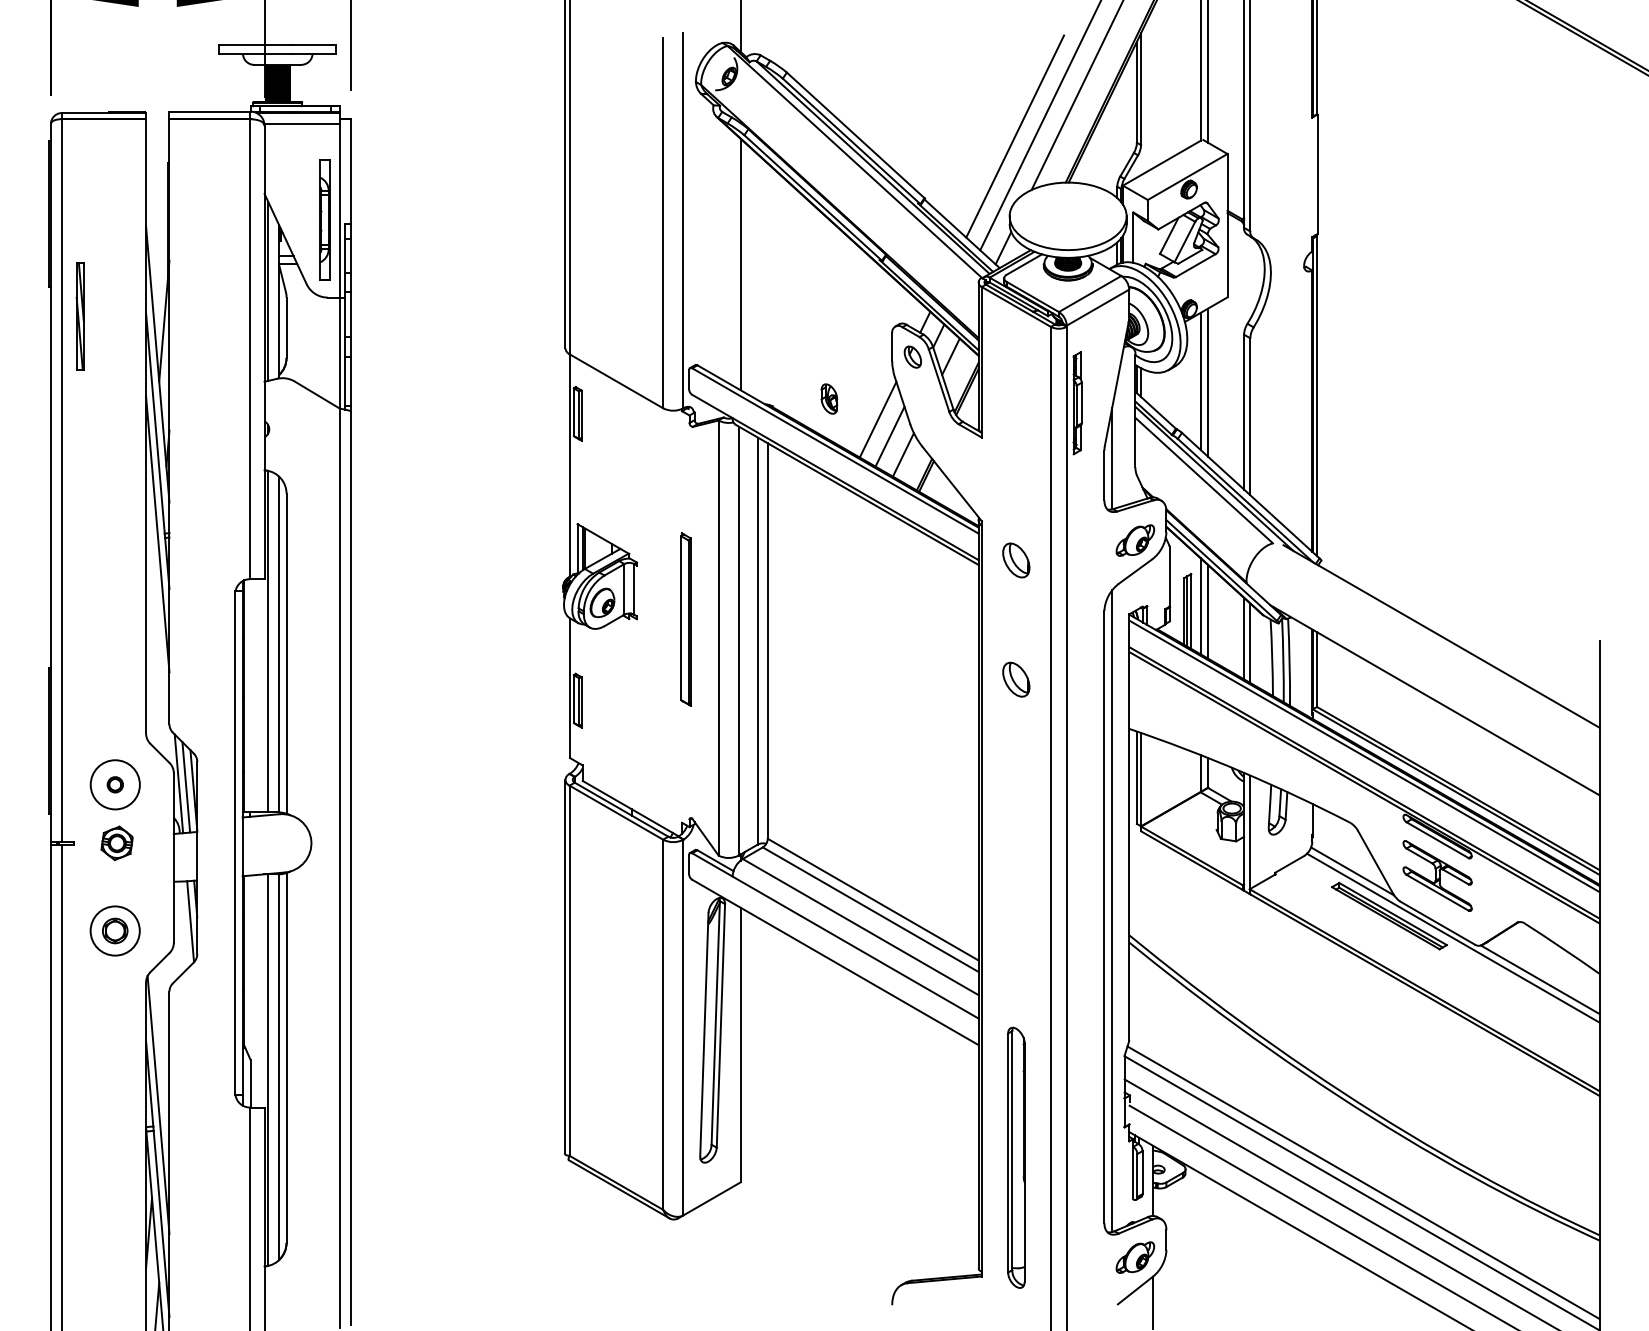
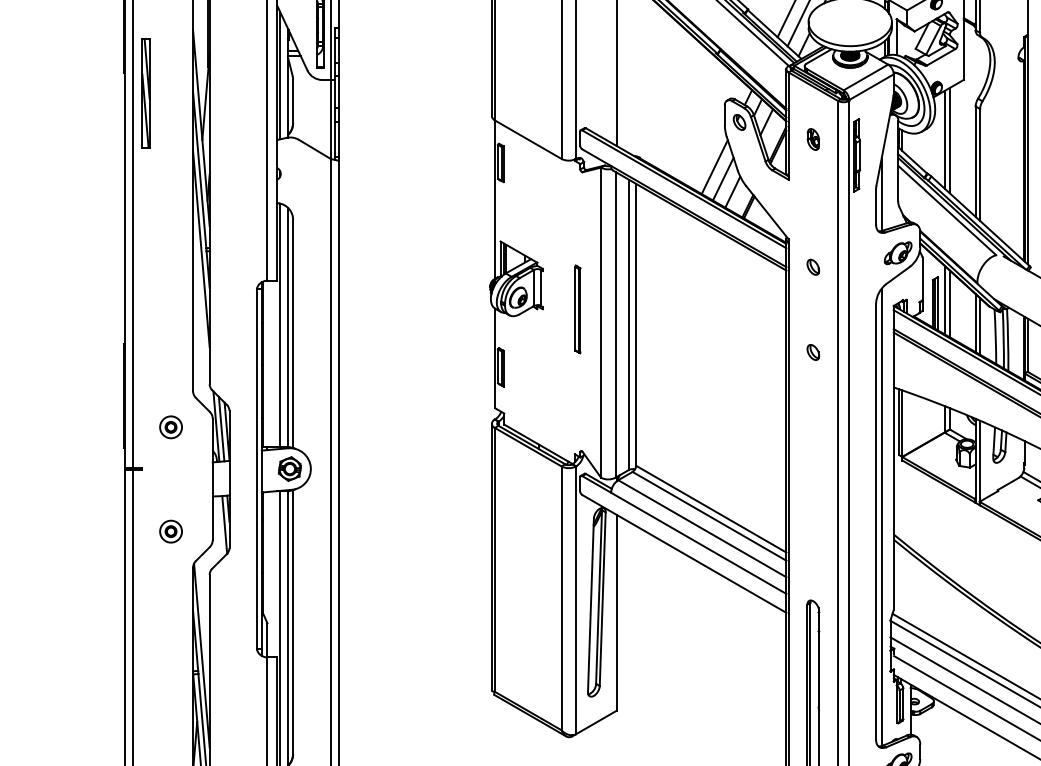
part: (80, 316) -> (146, 93), size x1.43
part: (829, 398) -> (813, 139), moved
part: (1016, 559) -> (813, 266), size x0.62
part: (685, 618) -> (577, 308), size x0.71
part: (1016, 679) -> (813, 352), size x0.62
circle: (114, 784) -> (170, 427), size x0.62
part: (116, 843) -> (289, 469), moved
part: (115, 931) -> (171, 531), size x0.62

